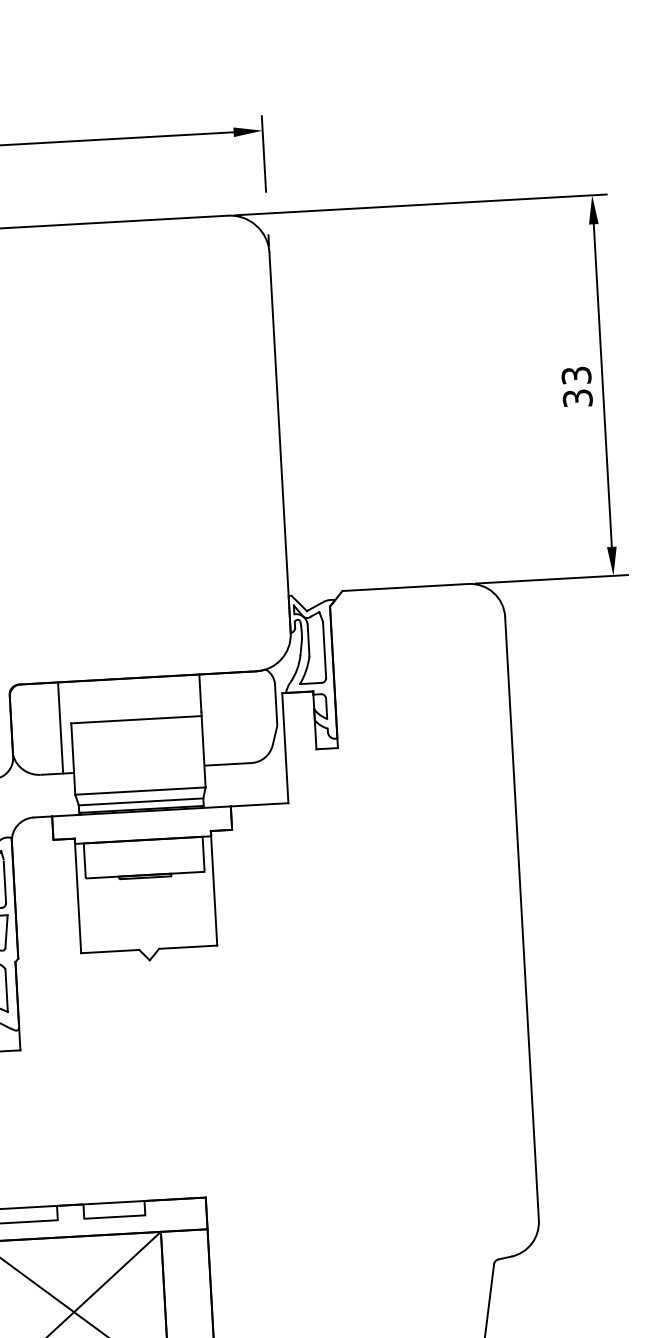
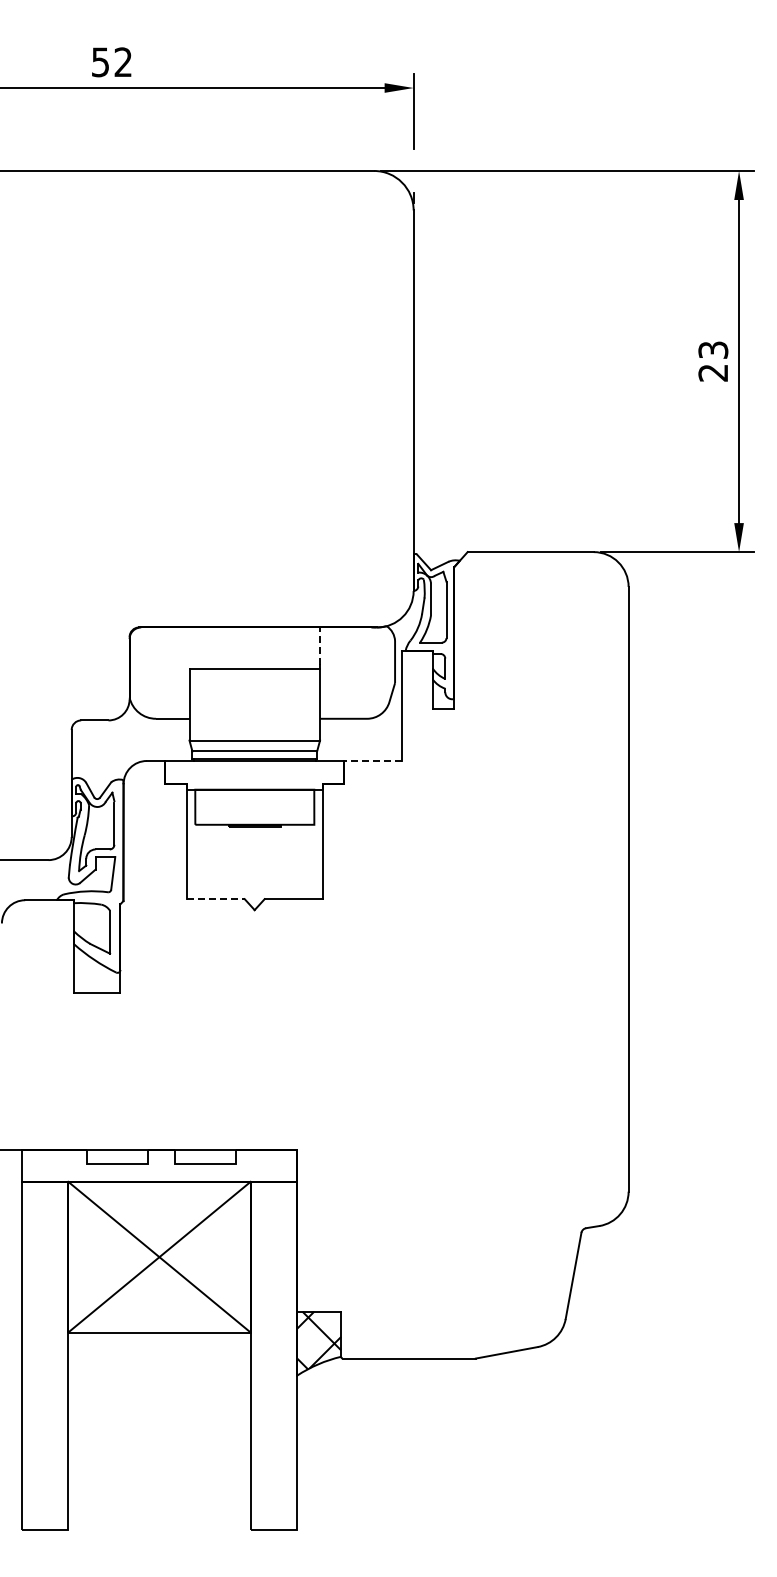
text: (577, 397) -> (713, 372), 33 -> 23
line: (200, 693) -> (320, 646), solid -> dashed
line: (60, 727) -> (178, 672), removed
line: (260, 804) -> (373, 760), solid -> dashed
line: (111, 951) -> (216, 899), solid -> dashed

